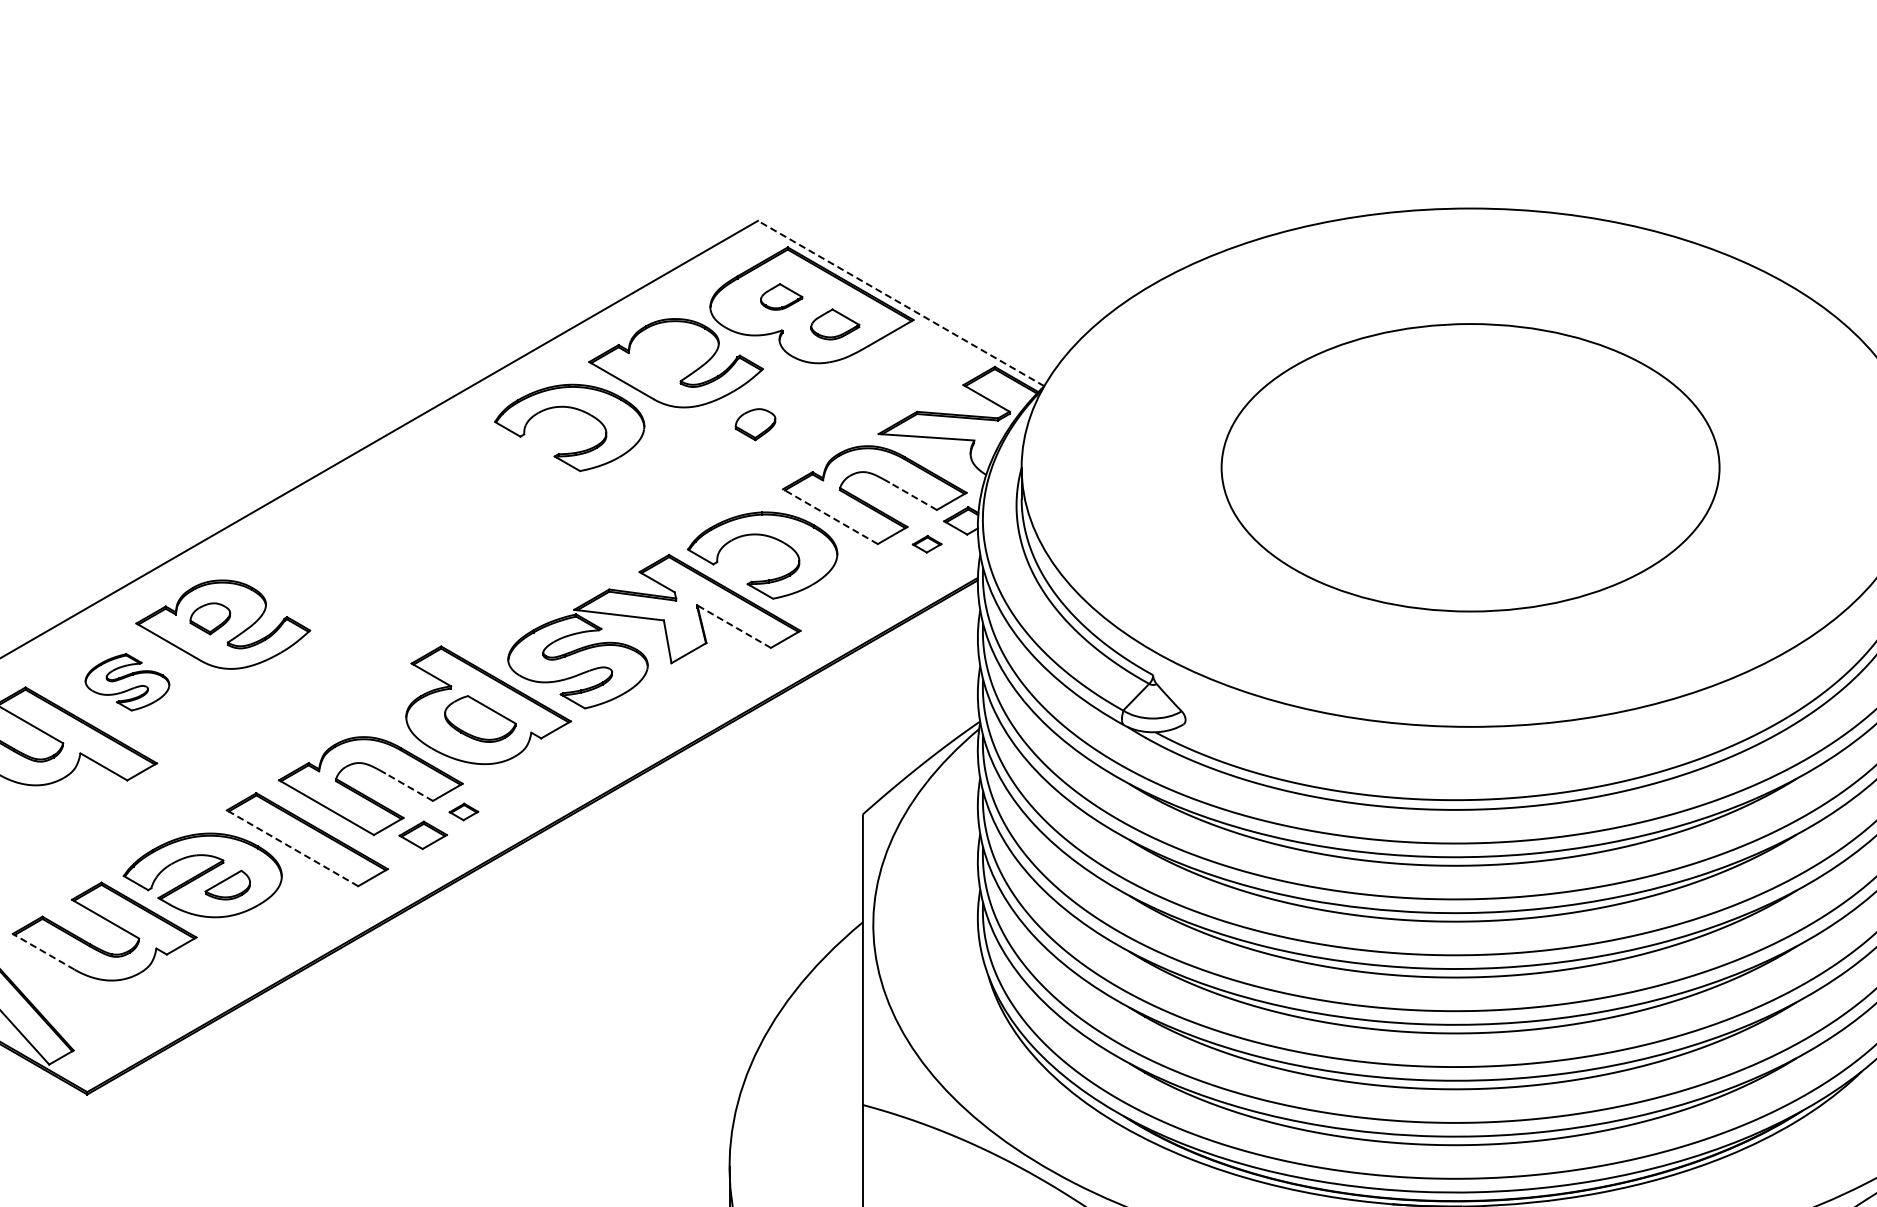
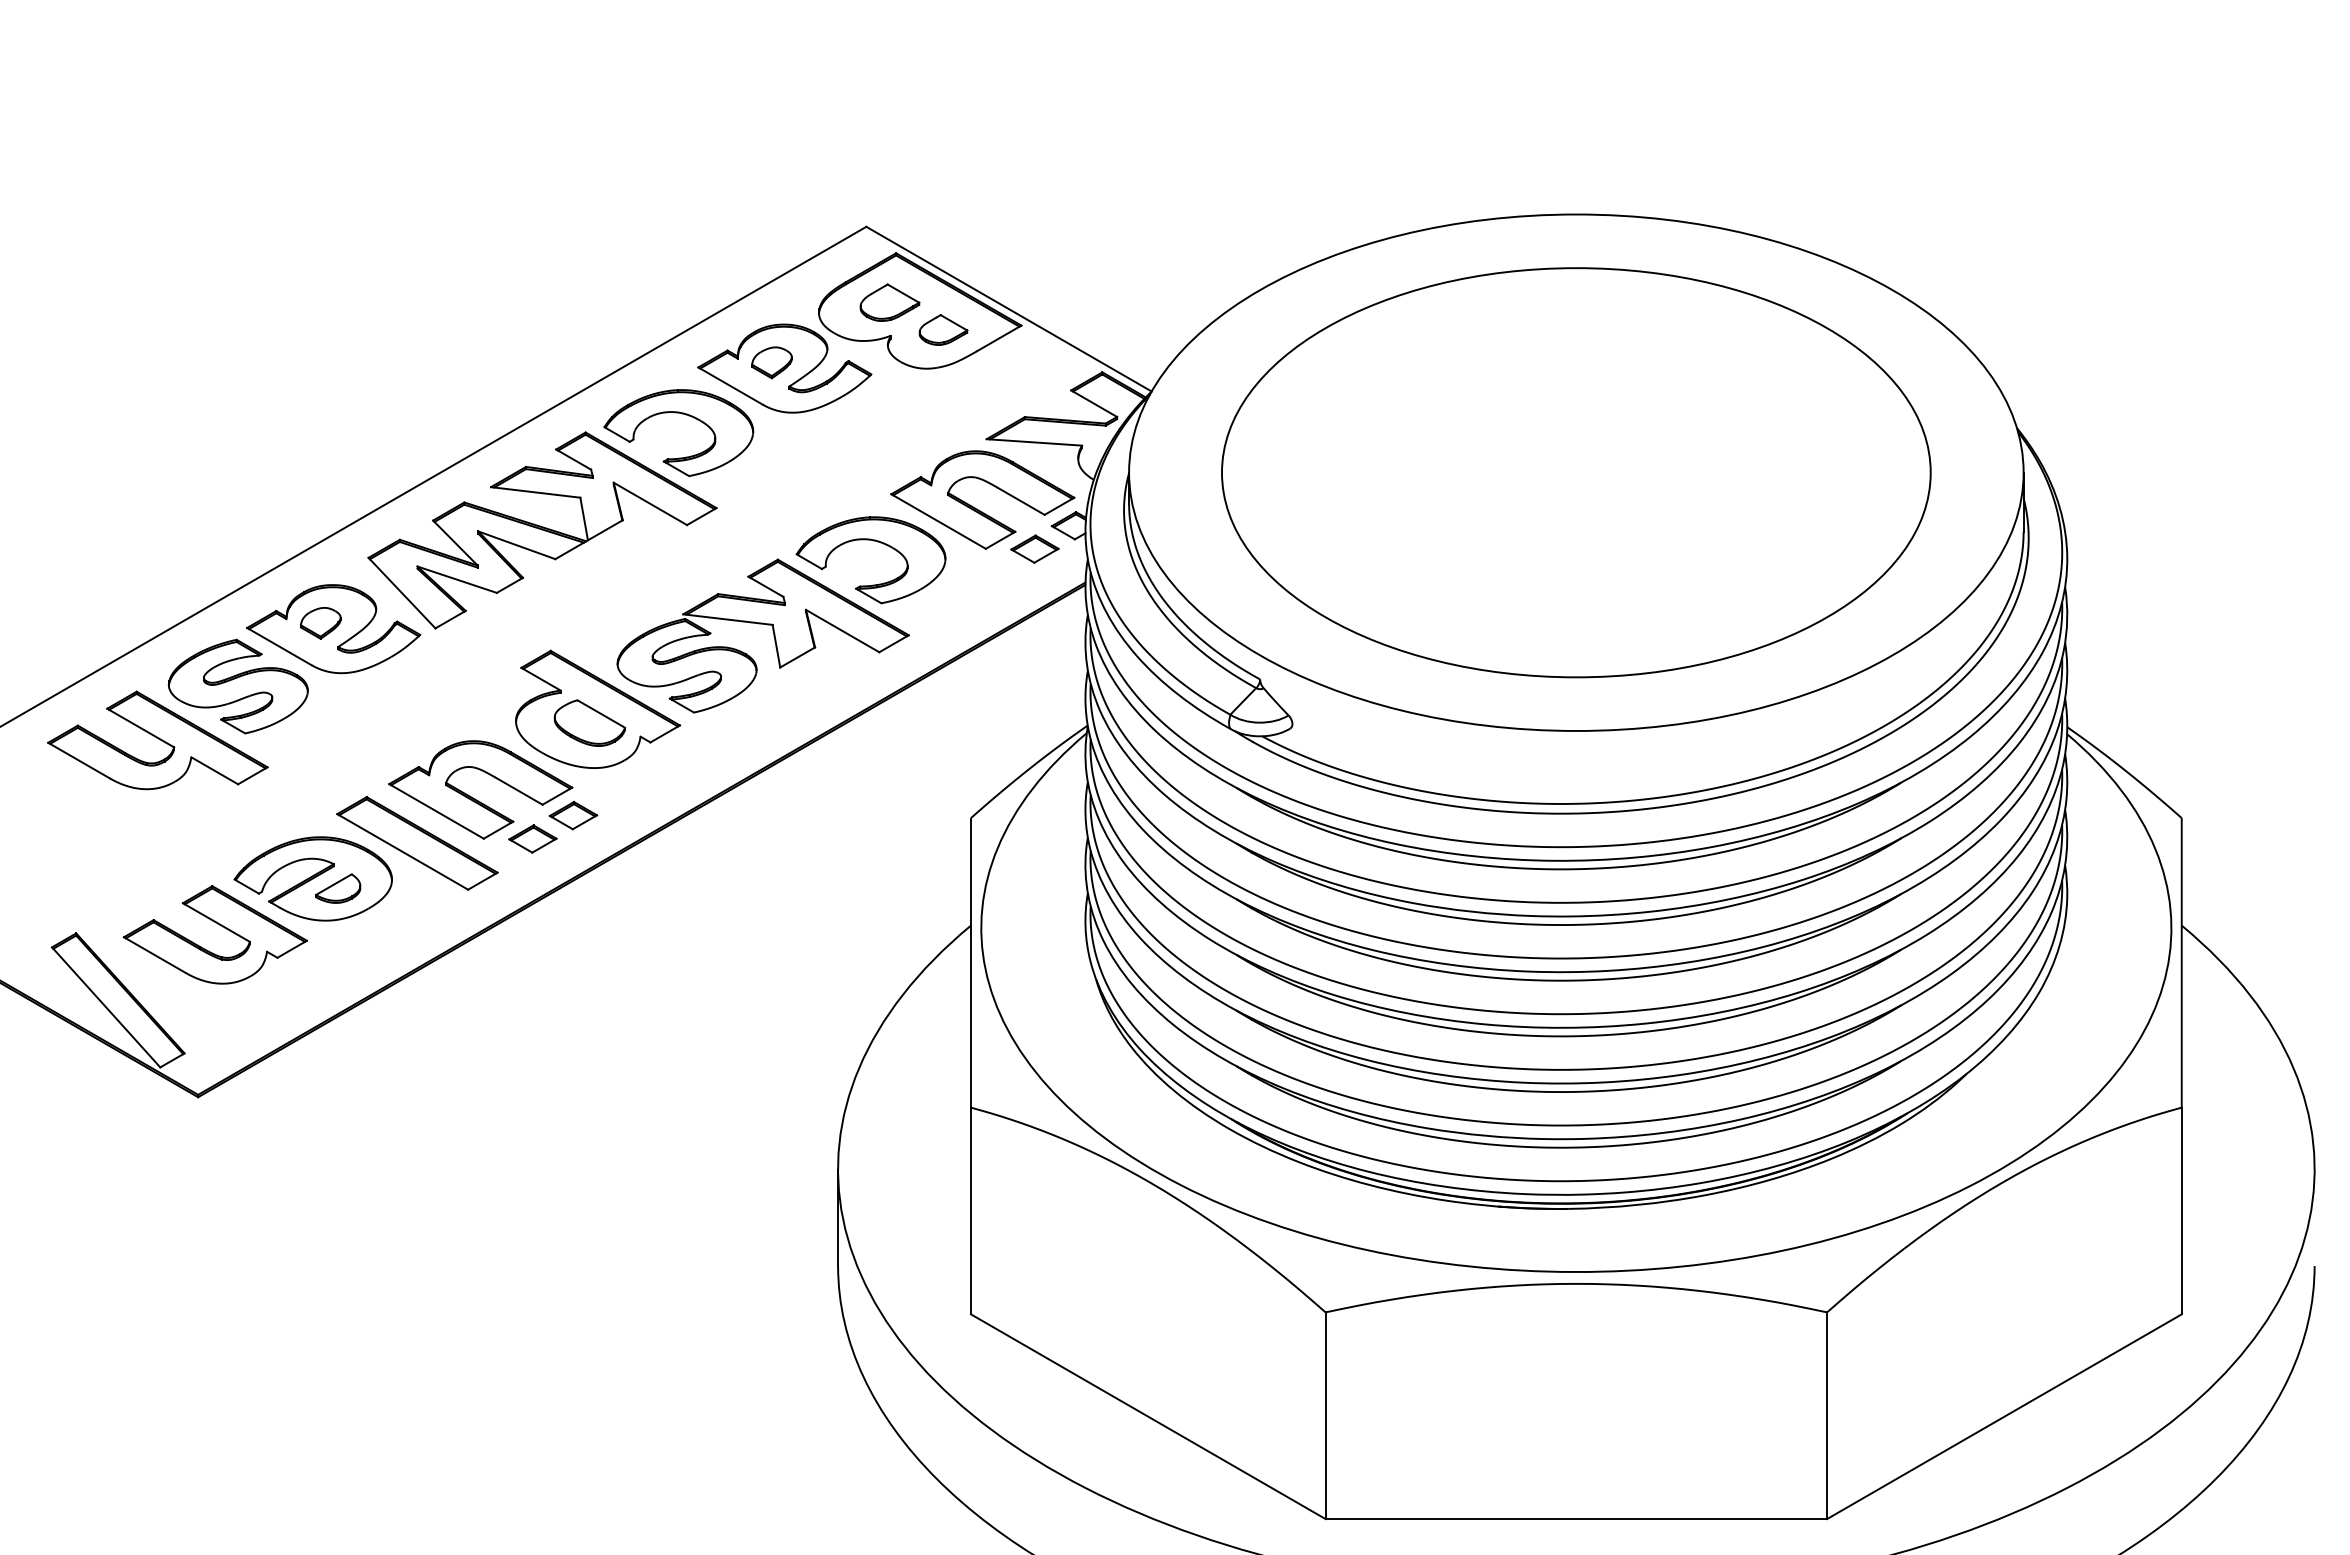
part: (781, 296) -> (889, 302), size x1.43
line: (901, 303) -> (1009, 309), dashed -> solid
part: (755, 424) -> (771, 362), moved
part: (1470, 467) -> (1576, 472), size x1.43
line: (912, 496) -> (1020, 501), dashed -> solid
line: (830, 516) -> (938, 521), dashed -> solid
part: (432, 525) -> (542, 530), added
part: (926, 543) -> (1034, 548), size x1.67
line: (733, 626) -> (842, 630), dashed -> solid
part: (126, 682) -> (237, 686), size x1.67
line: (408, 786) -> (518, 790), dashed -> solid
part: (463, 811) -> (573, 815), size x1.67
line: (292, 847) -> (402, 851), dashed -> solid
line: (43, 952) -> (154, 955), dashed -> solid

